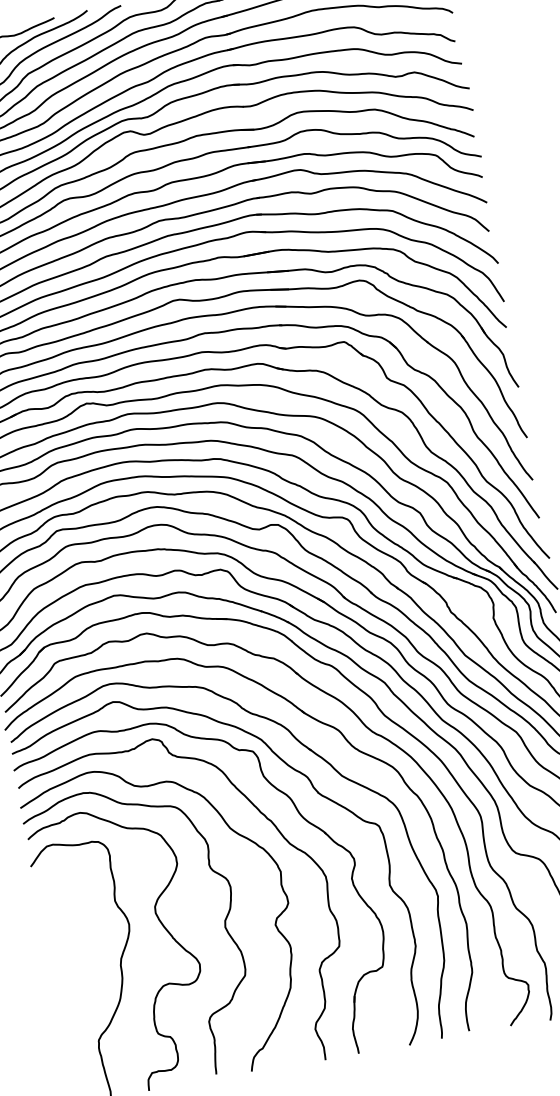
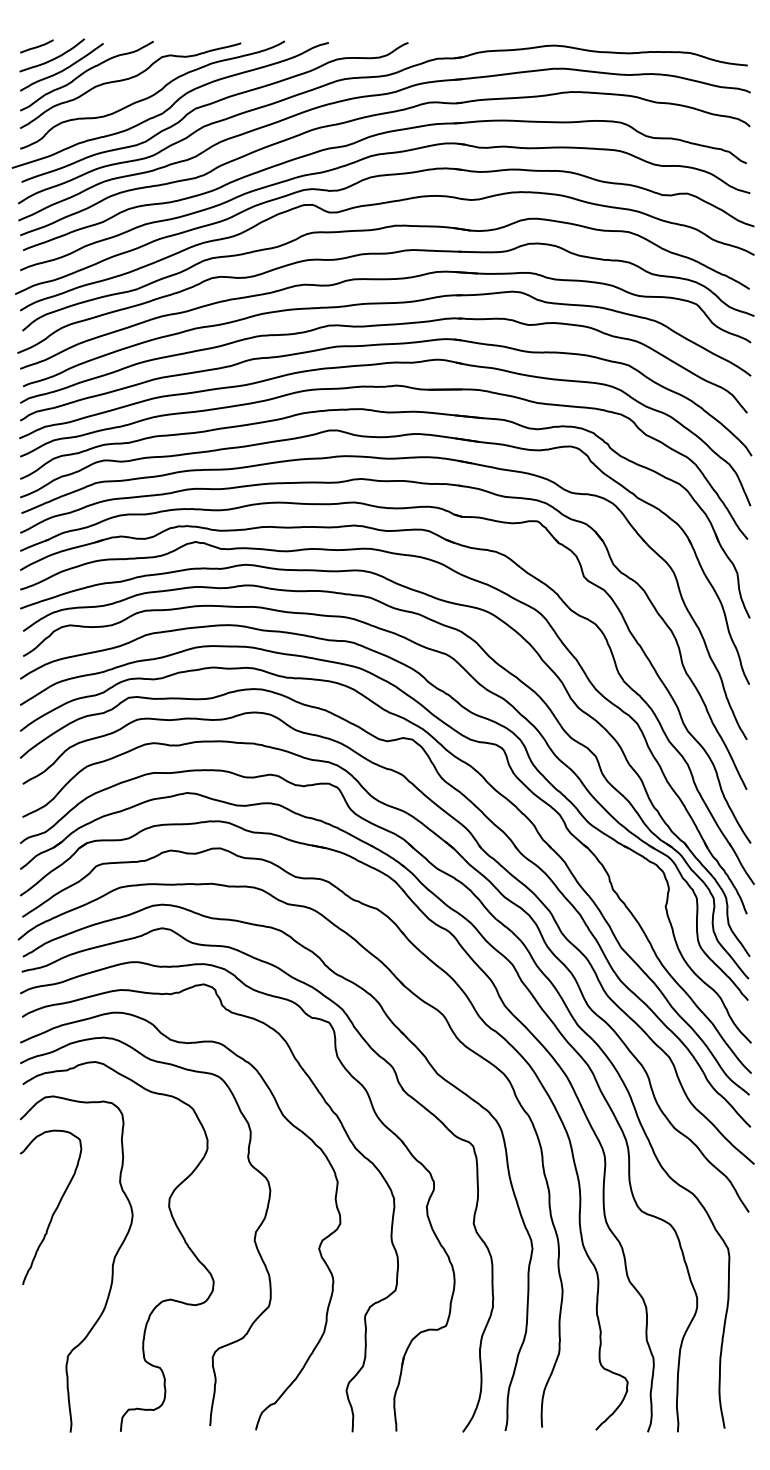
curve: (69, 929) -> (55, 1208), added

